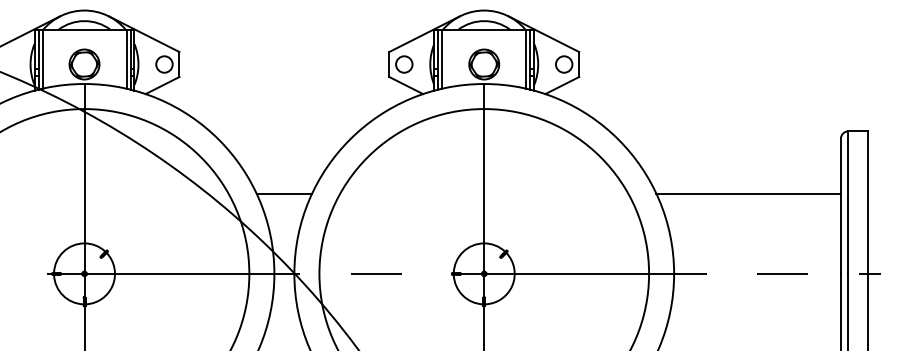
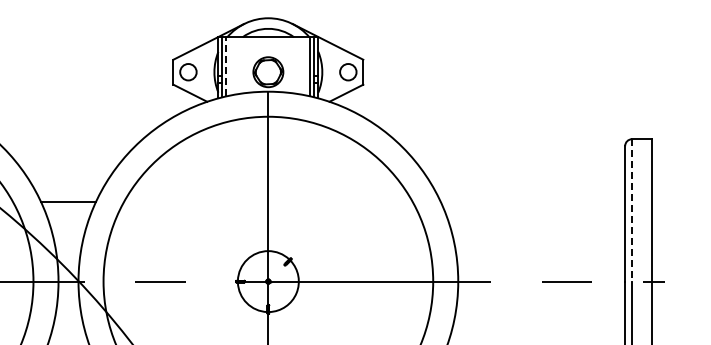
line: (442, 59) -> (226, 67), solid -> dashed
line: (748, 193) -> (532, 201), removed
line: (848, 203) -> (632, 211), solid -> dashed

